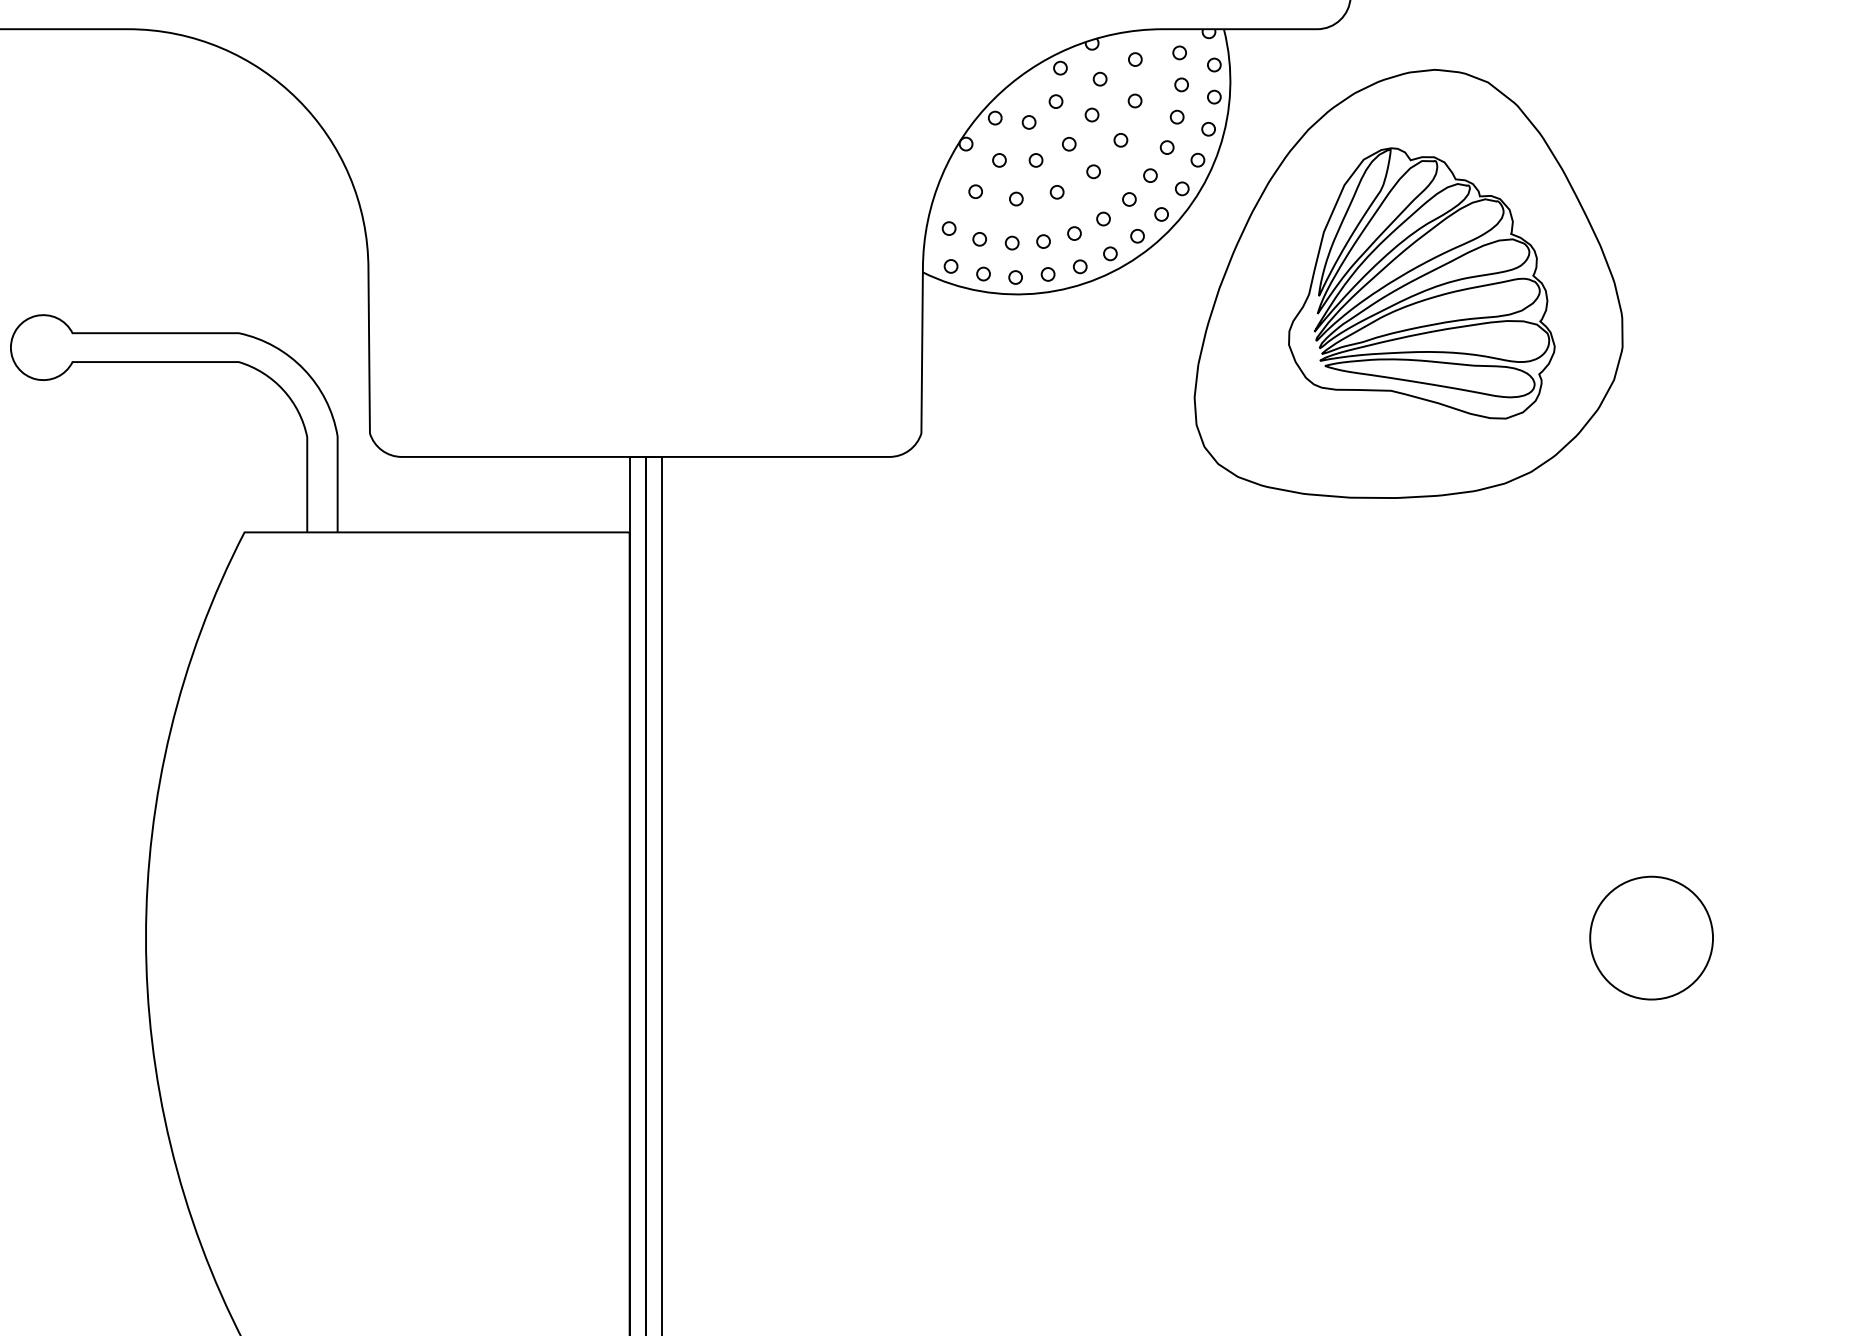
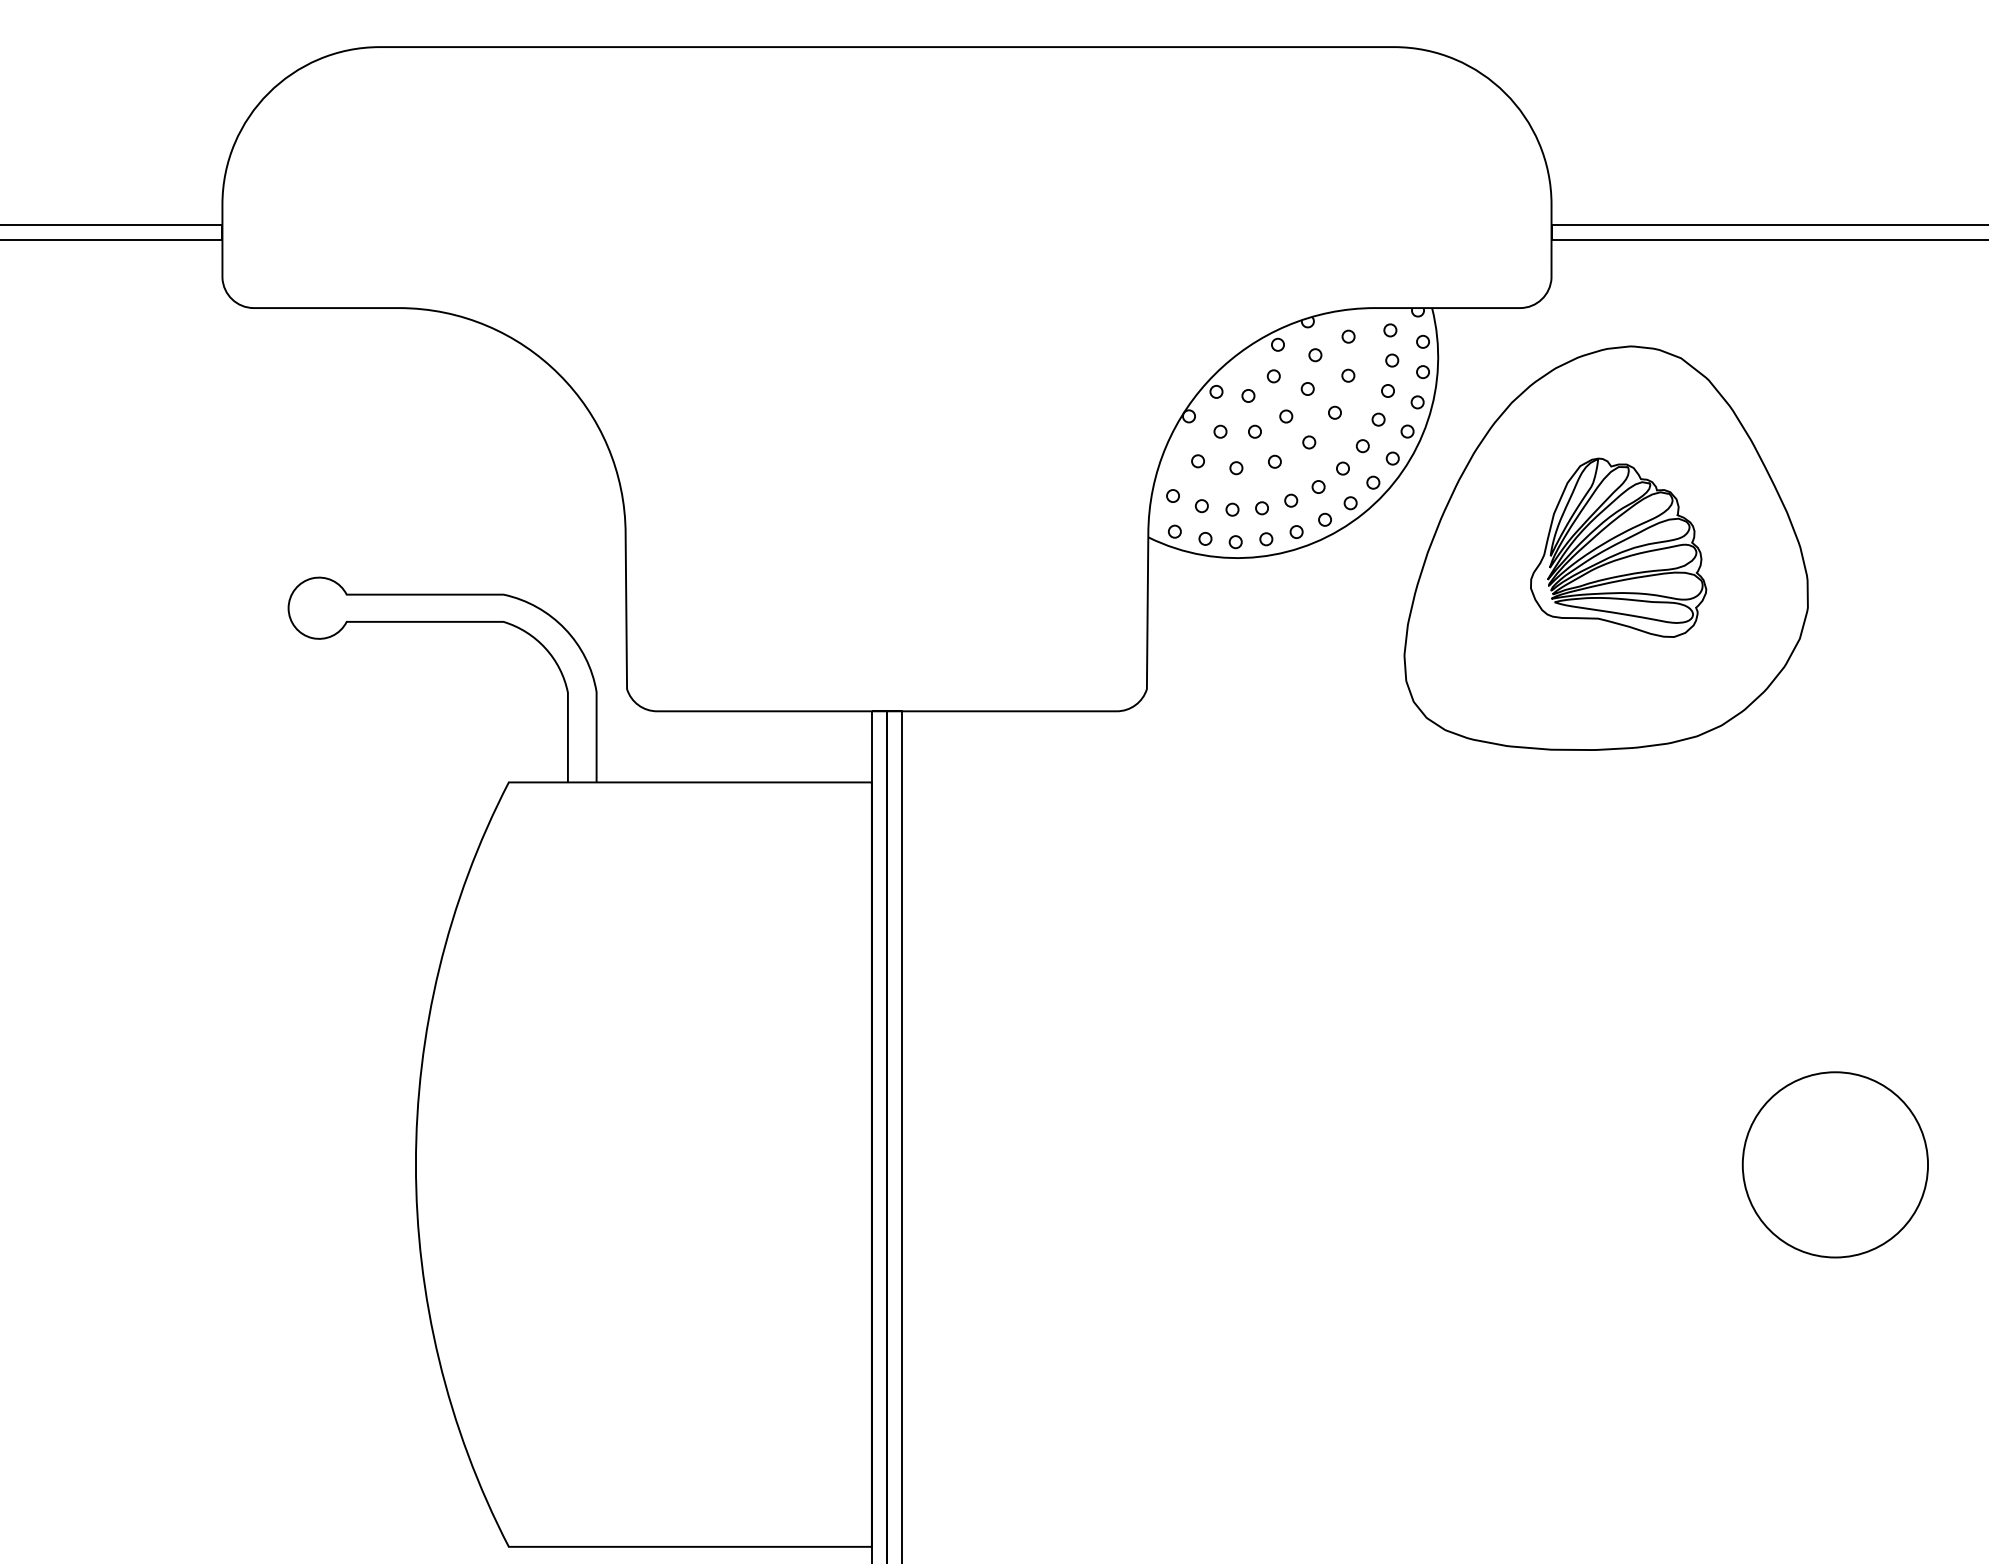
part: (1421, 283) -> (1618, 547), size x0.7
circle: (1650, 937) -> (1834, 1164), size x1.6

